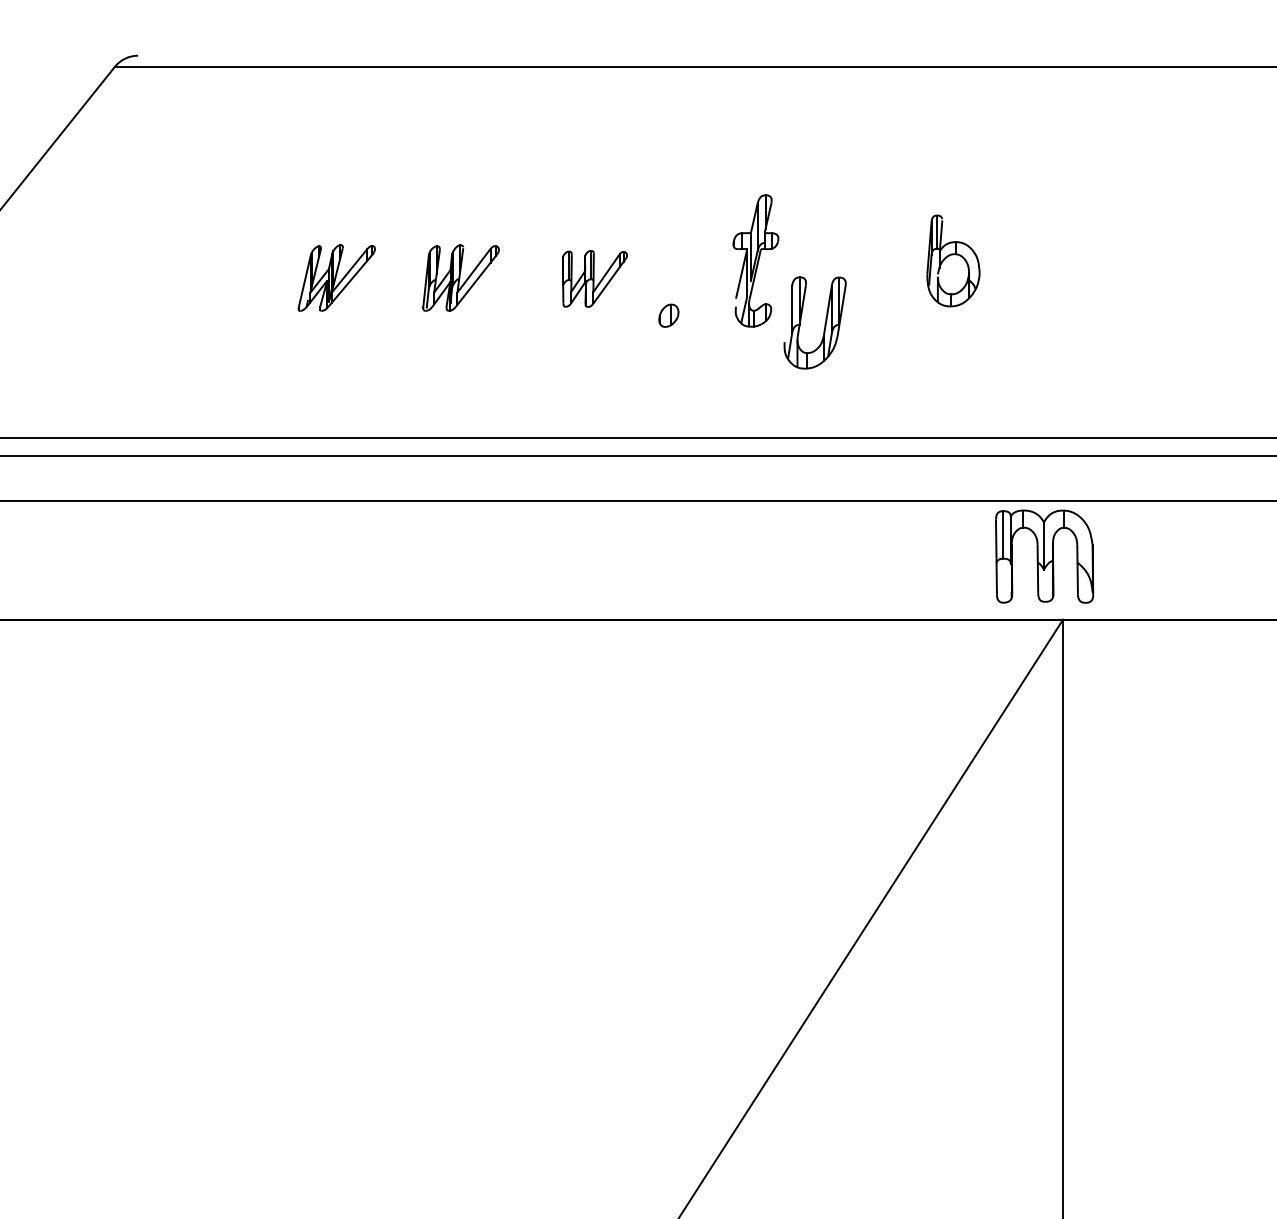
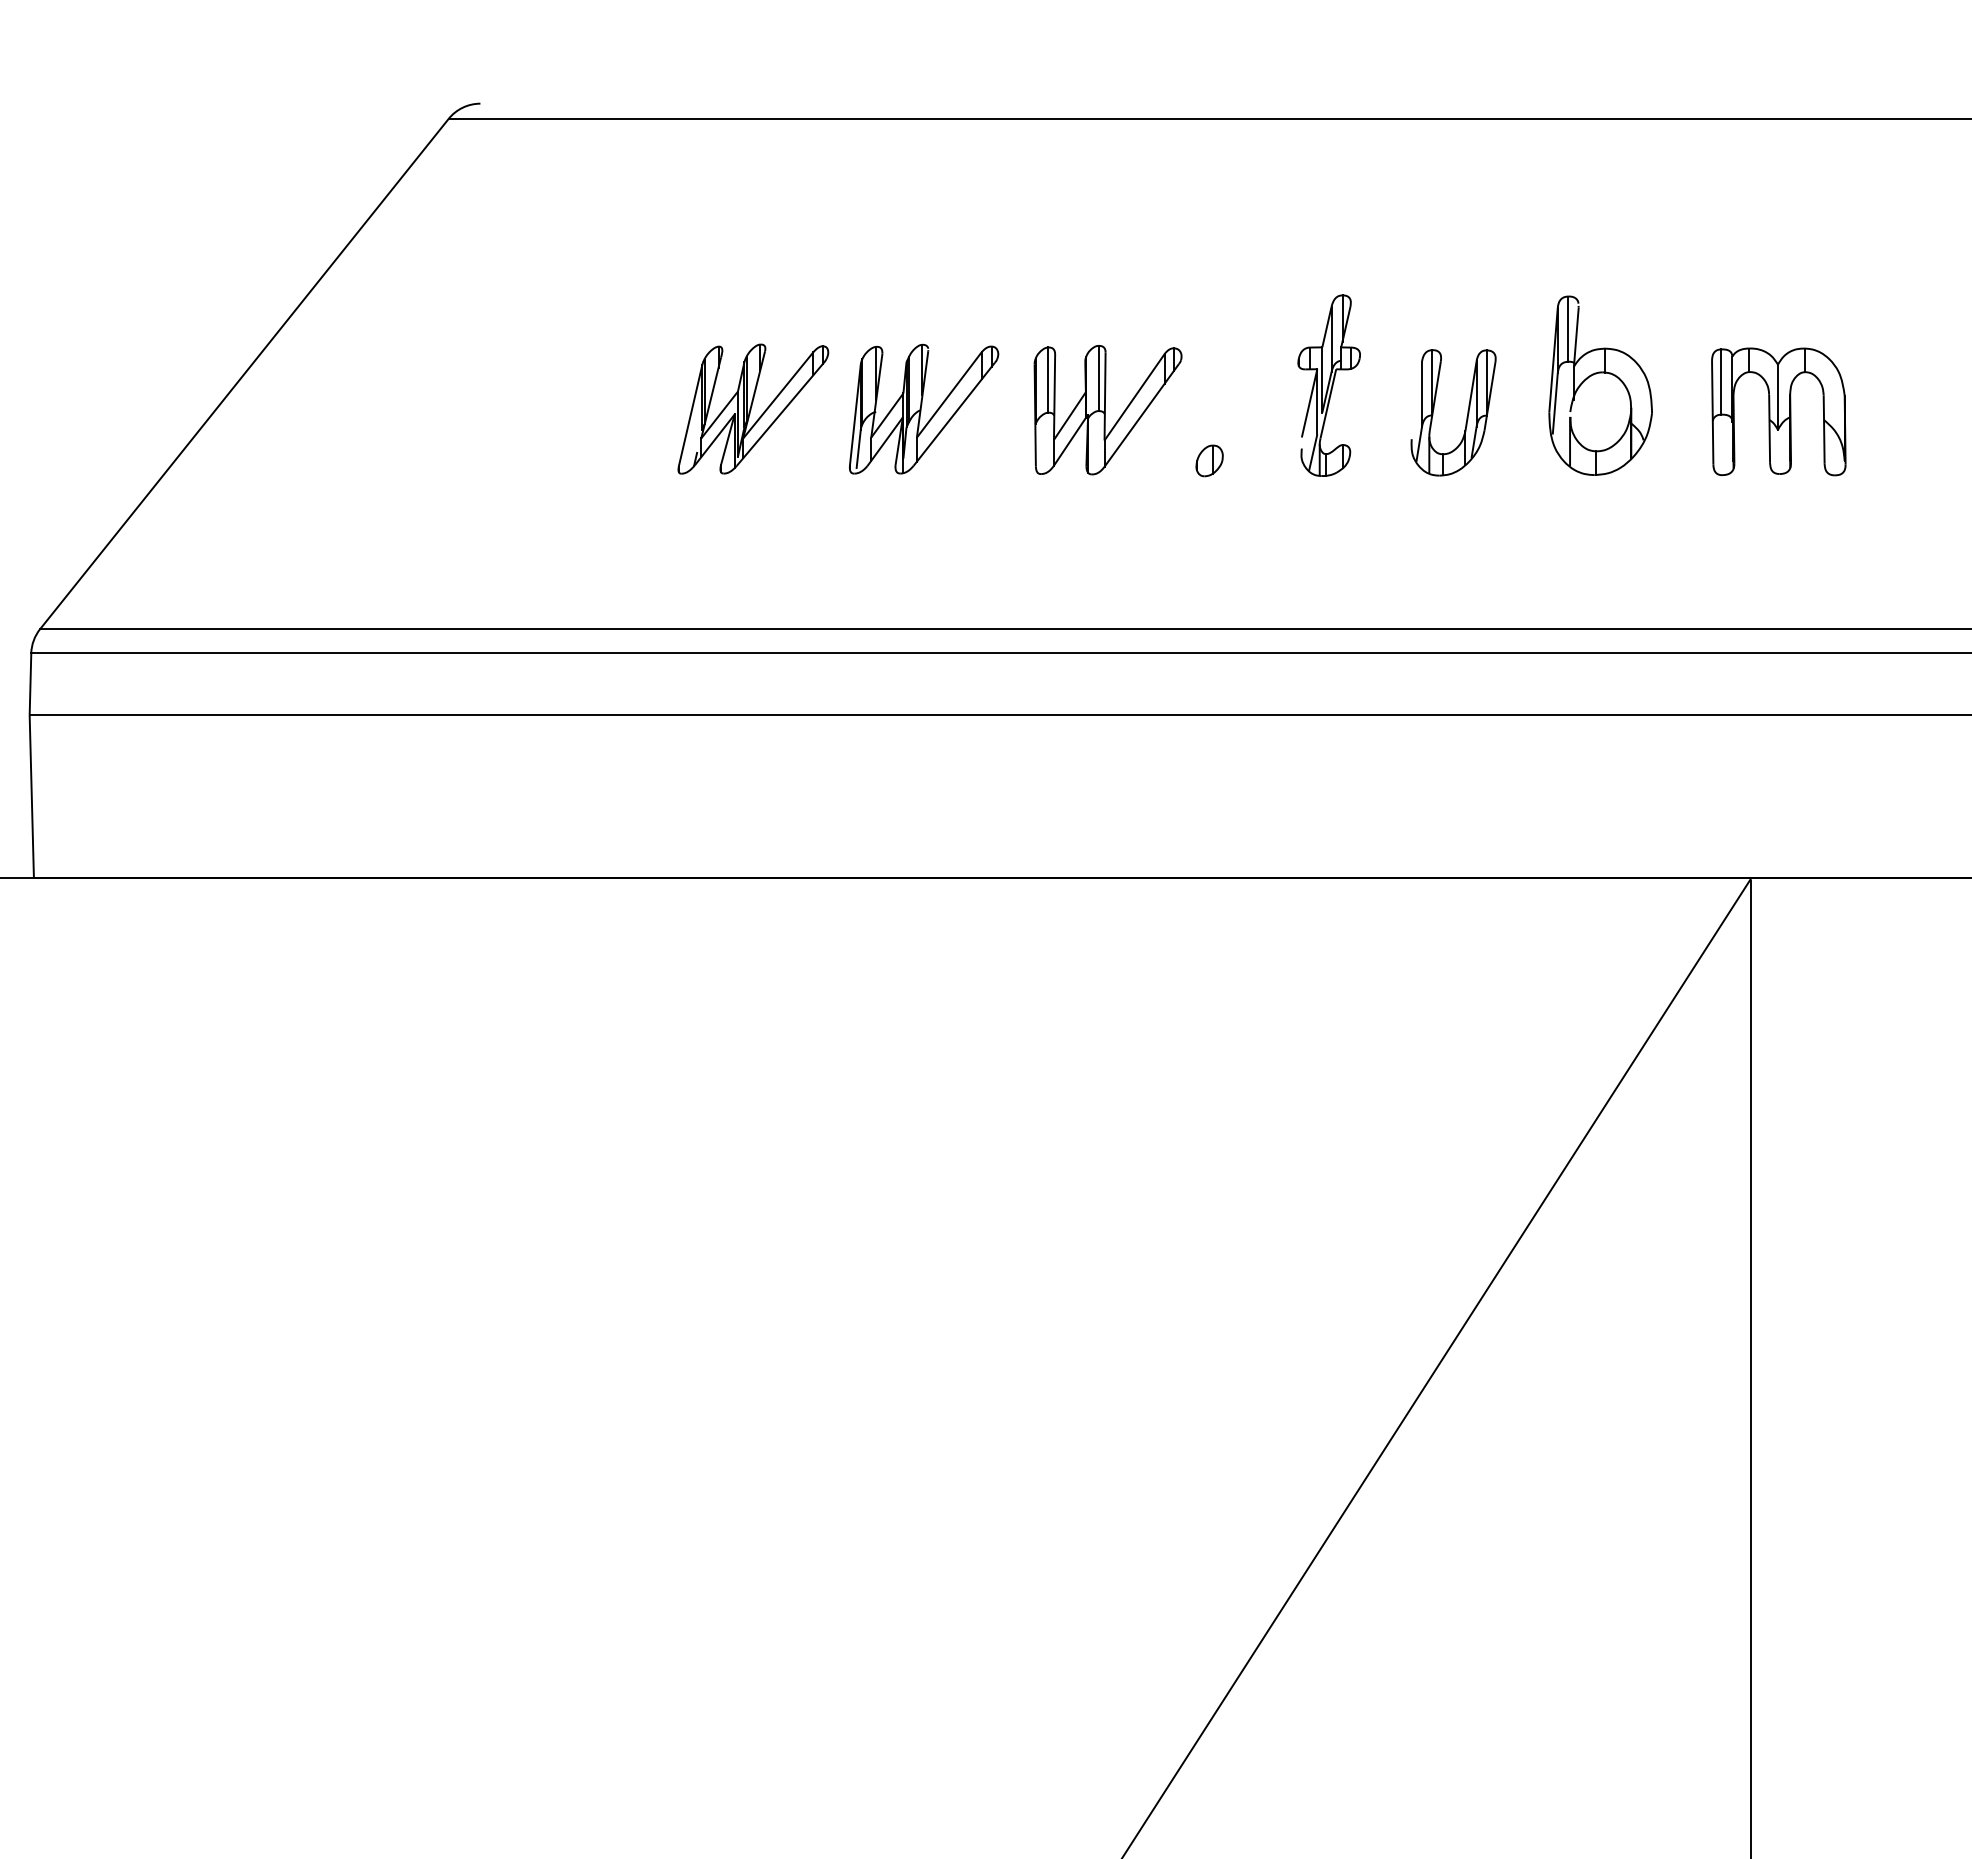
part: (953, 260) -> (1600, 385), size x1.43
part: (336, 277) -> (753, 408), size x1.43
part: (461, 277) -> (924, 408), size x1.43
part: (594, 279) -> (1107, 410), size x1.67
part: (824, 325) -> (1466, 416), moved
part: (1044, 556) -> (1778, 411), moved

